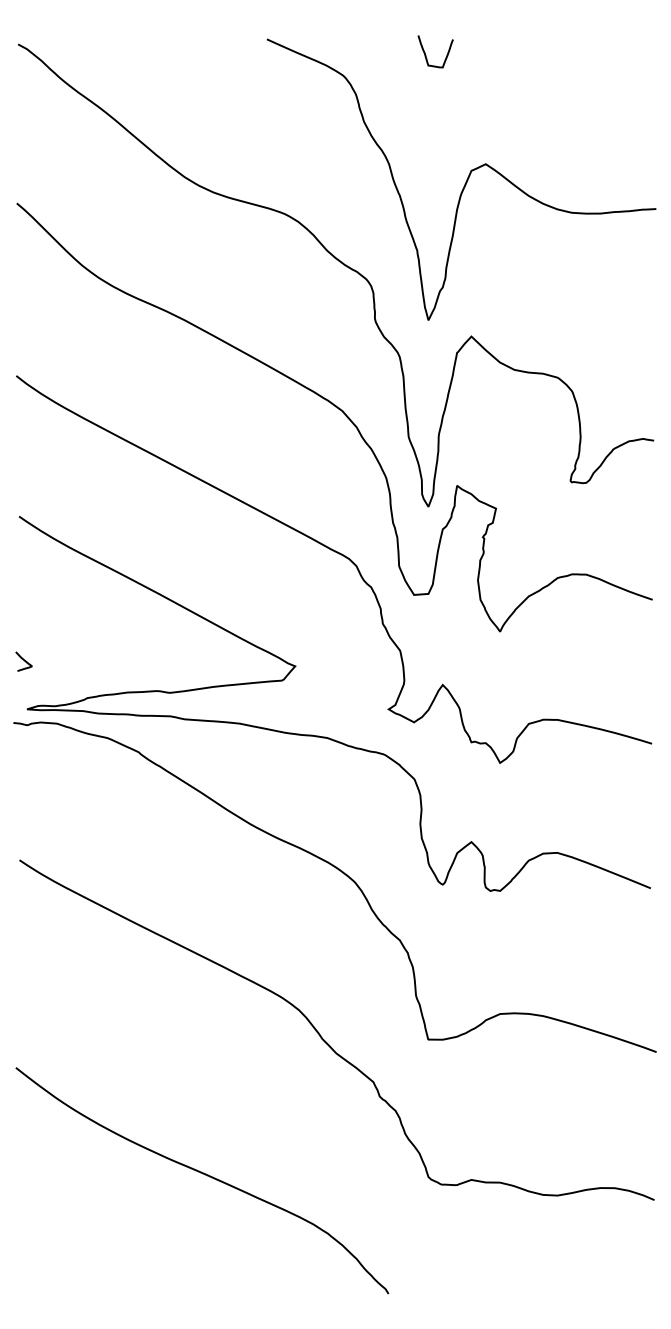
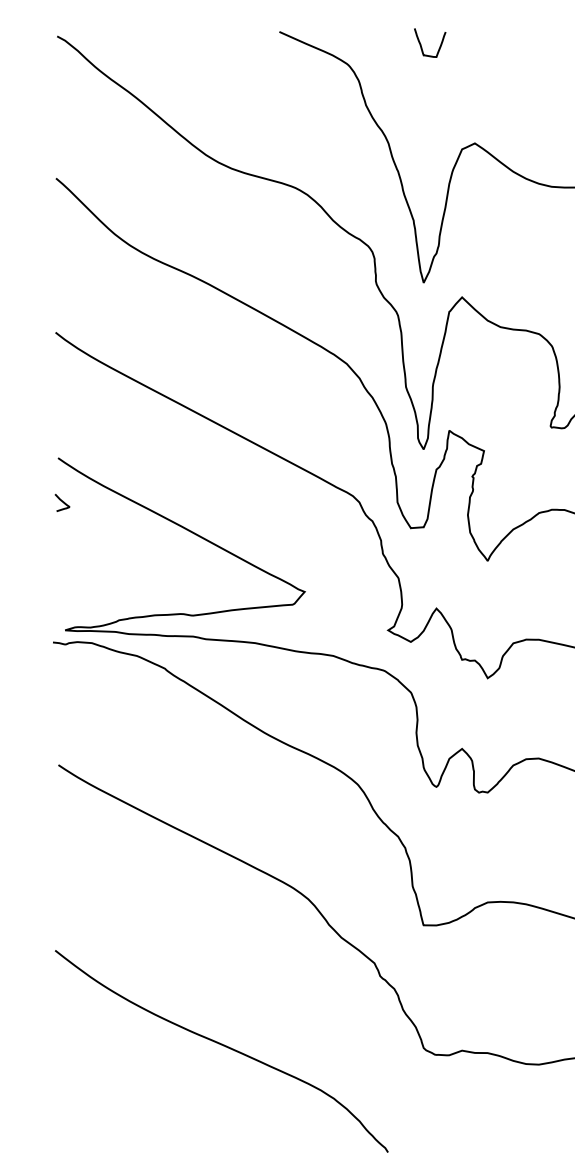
curve: (23, 660) -> (61, 501), moved

